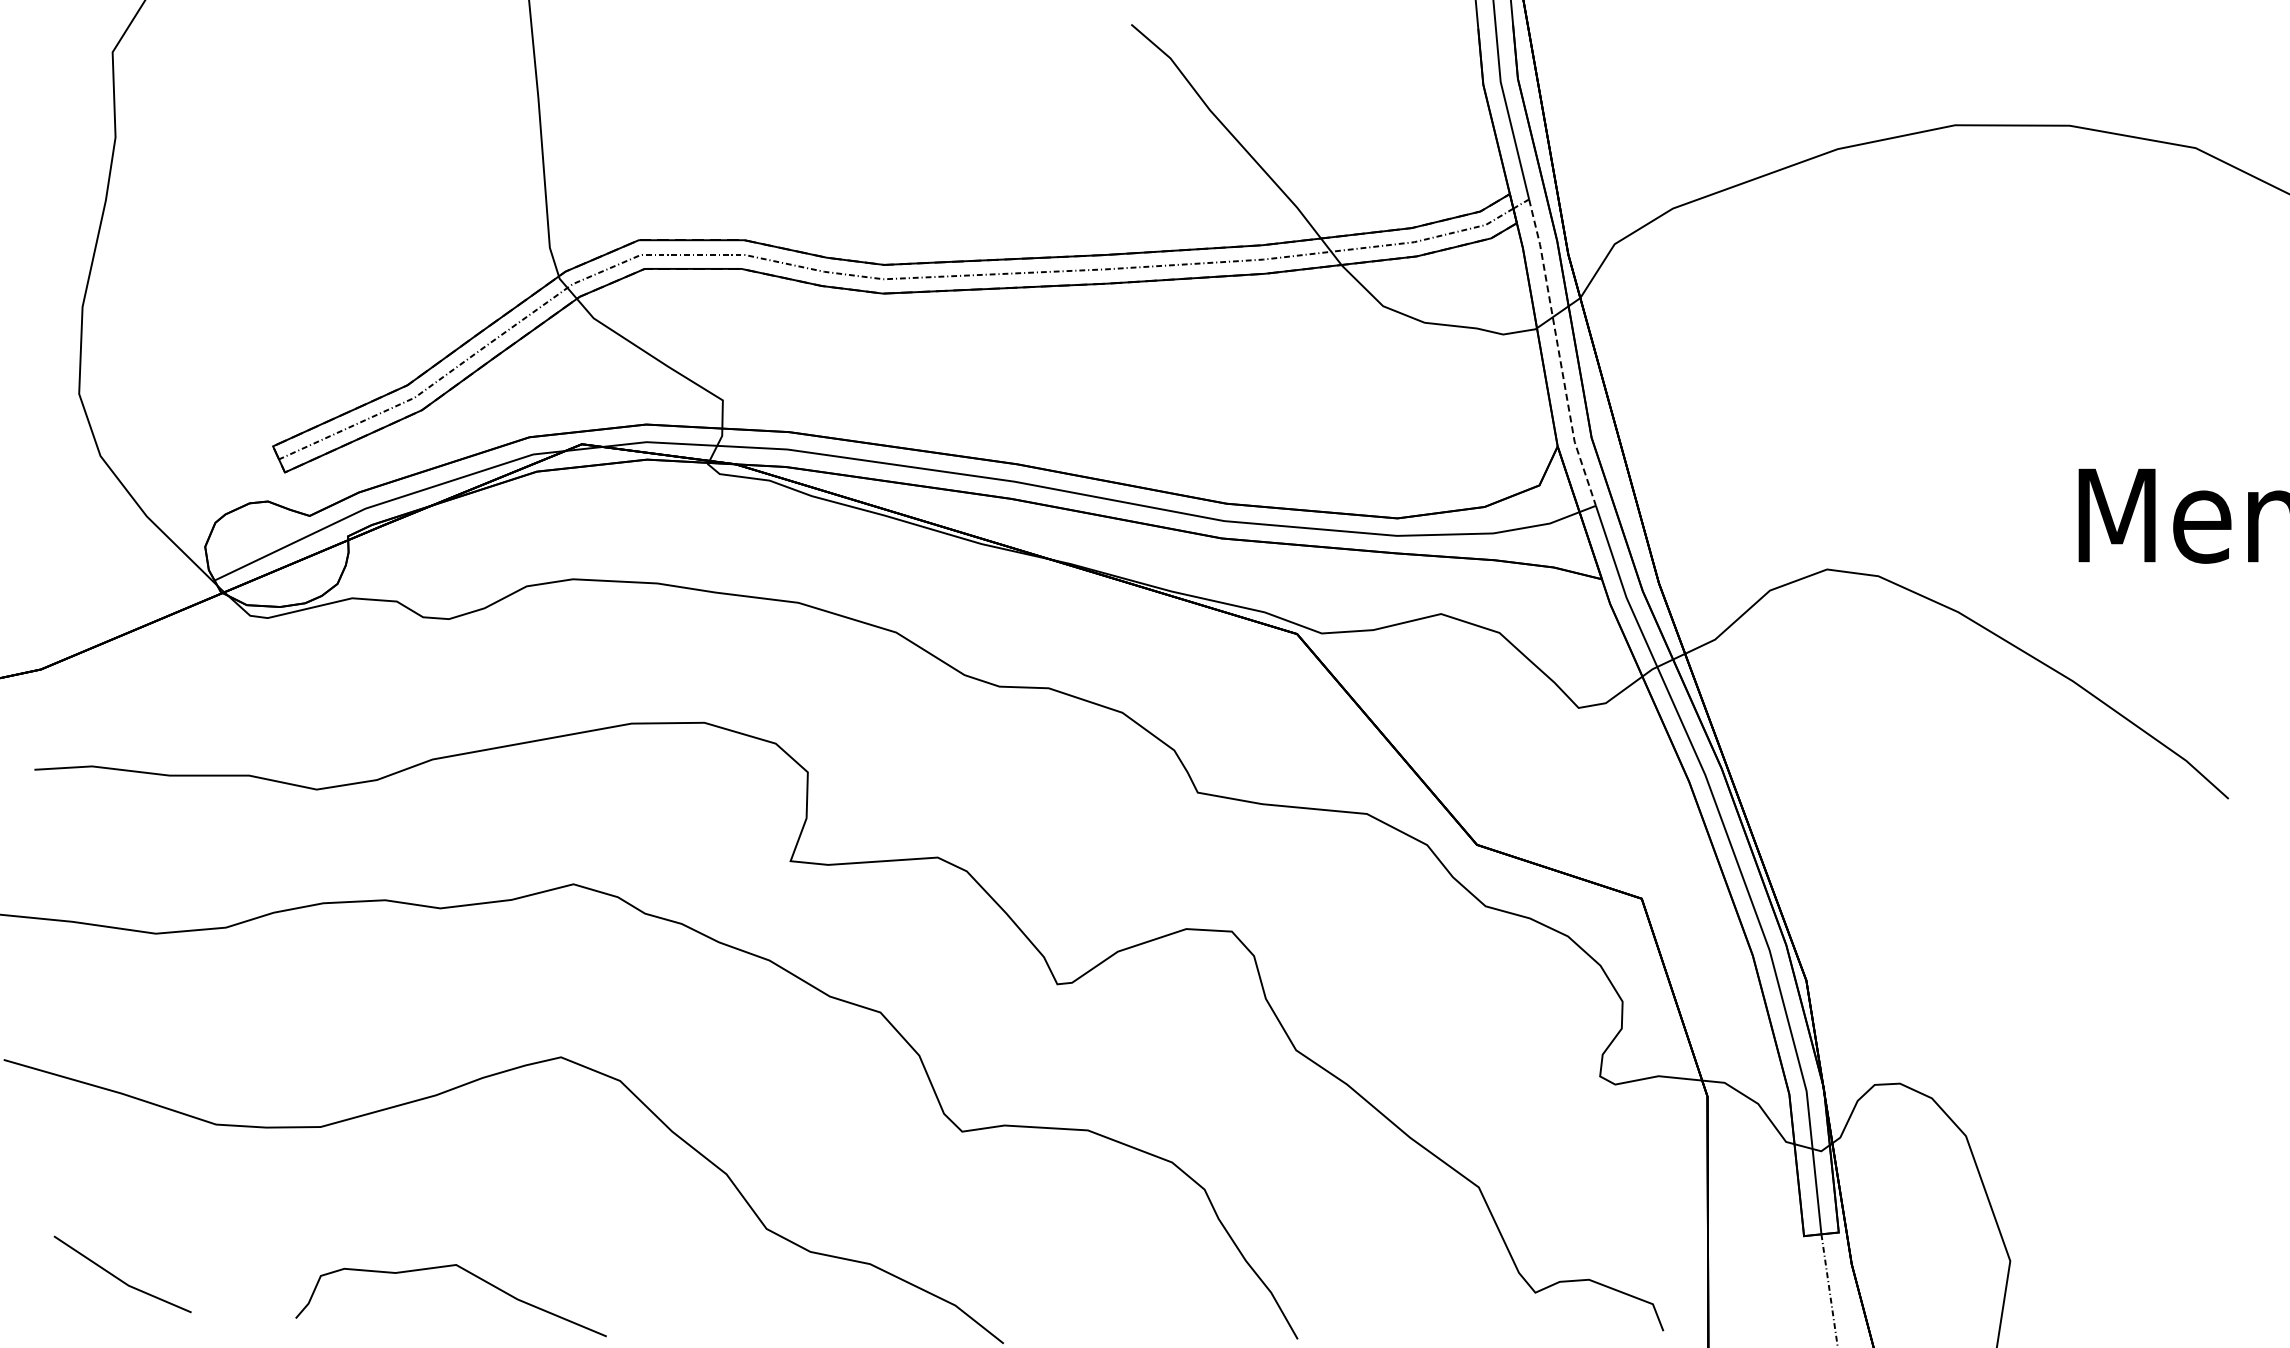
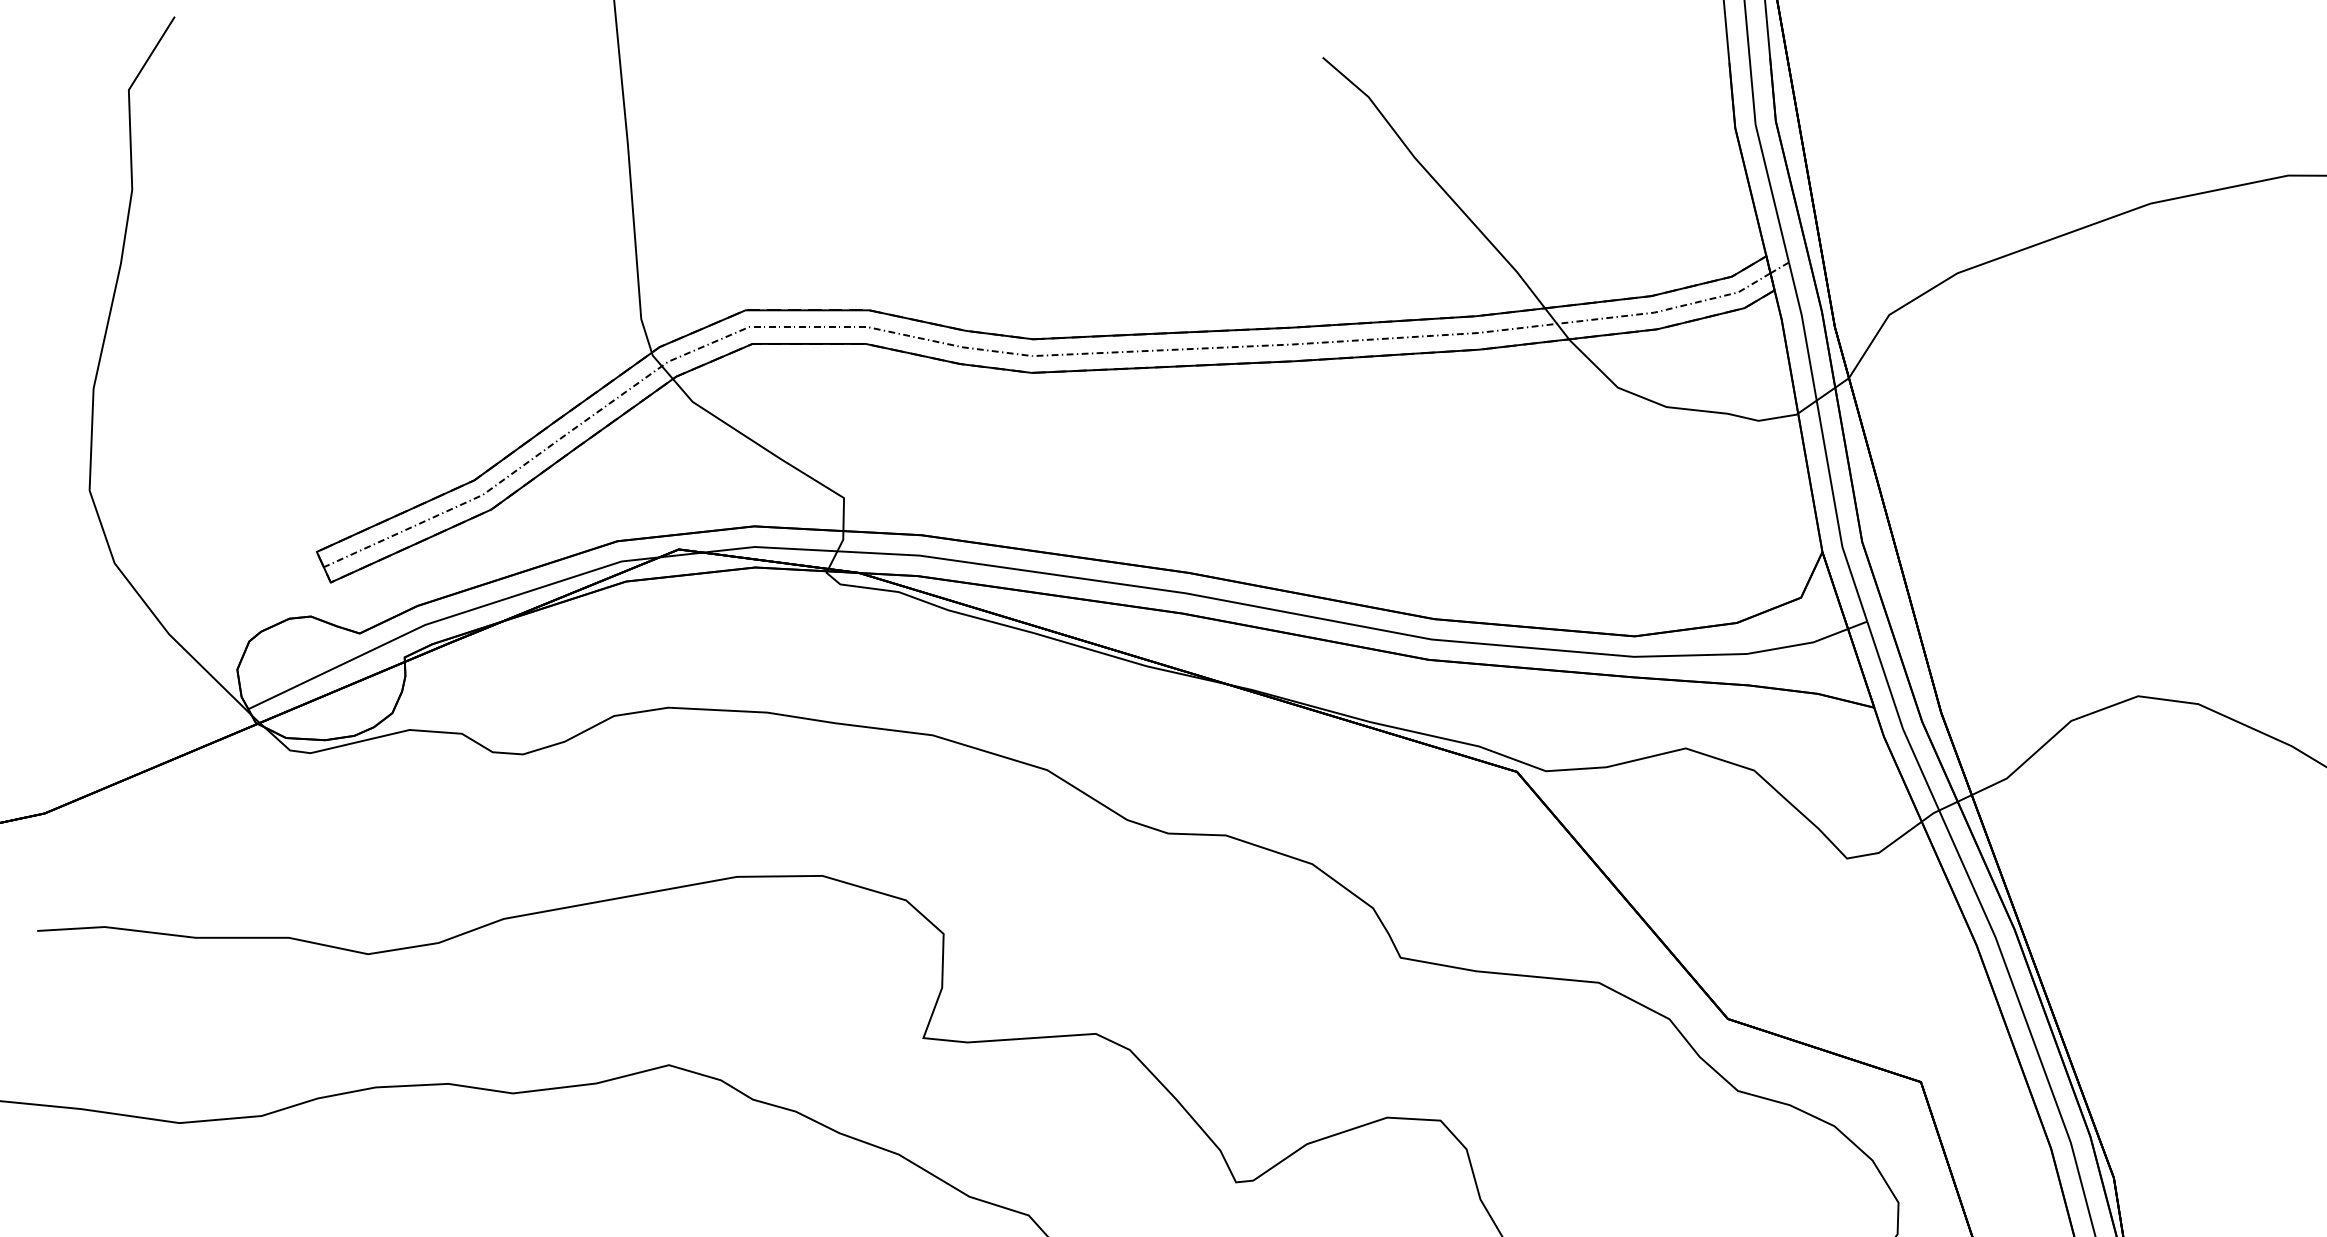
line: (1559, 353) -> (1824, 443), dashed -> solid

